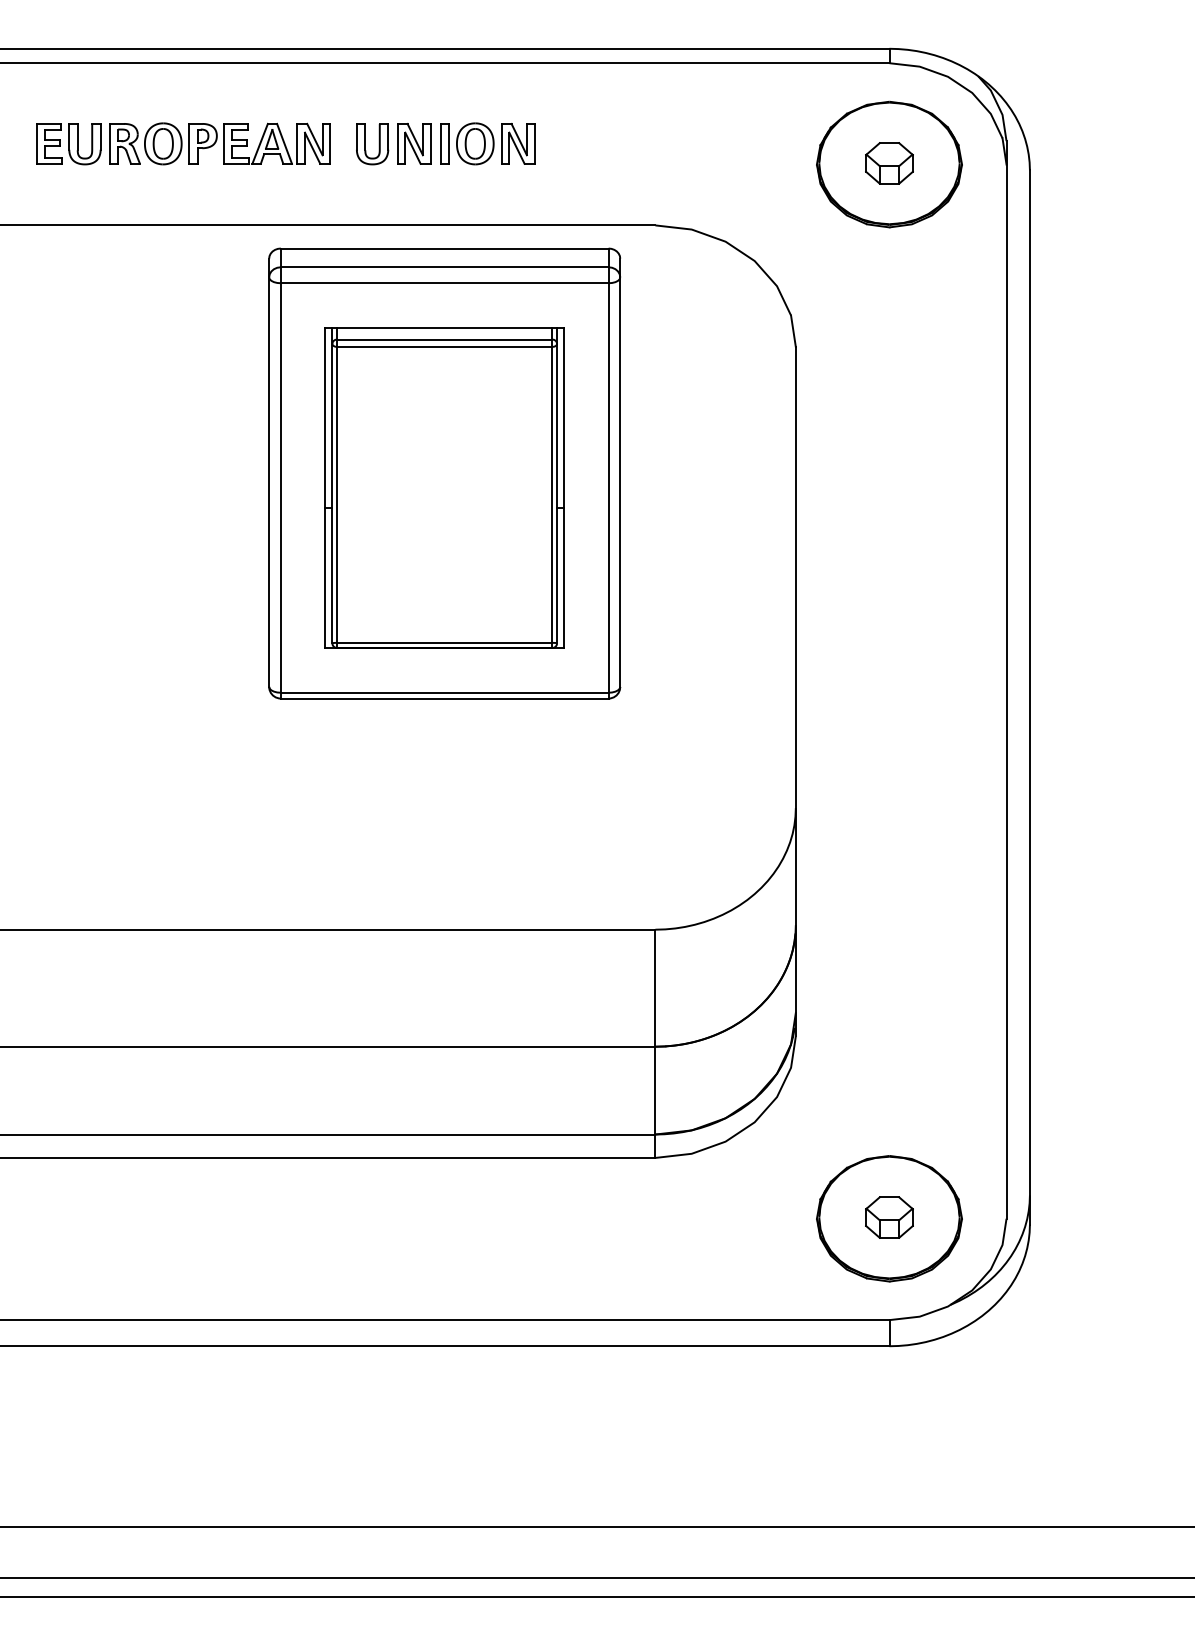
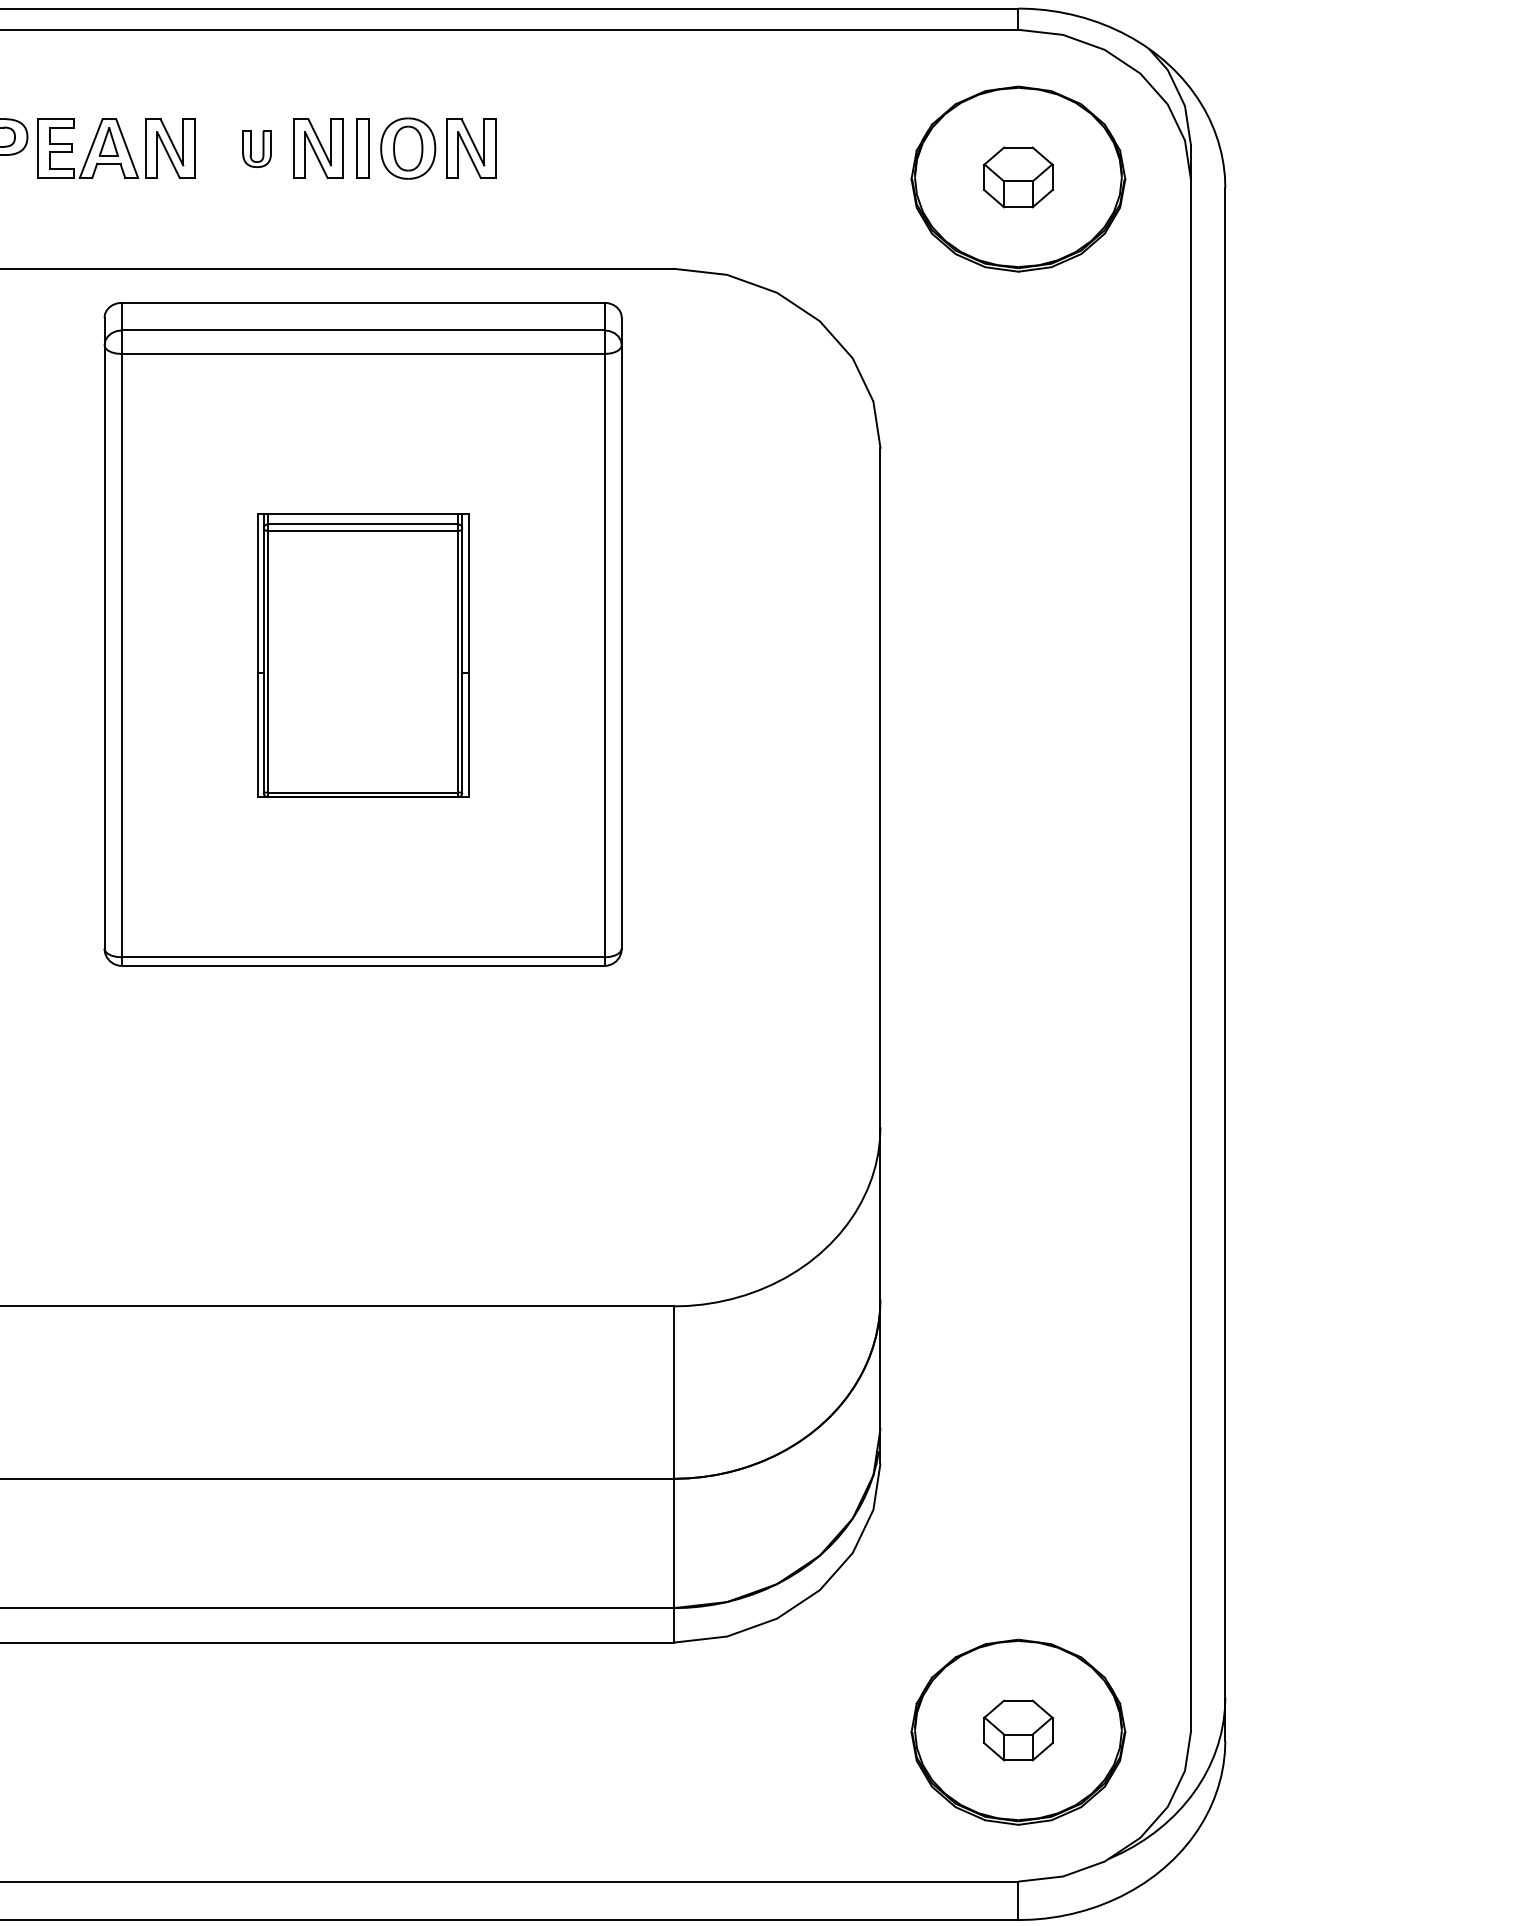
part: (372, 144) -> (256, 149), size x0.6
part: (444, 487) -> (362, 654), size x0.6

